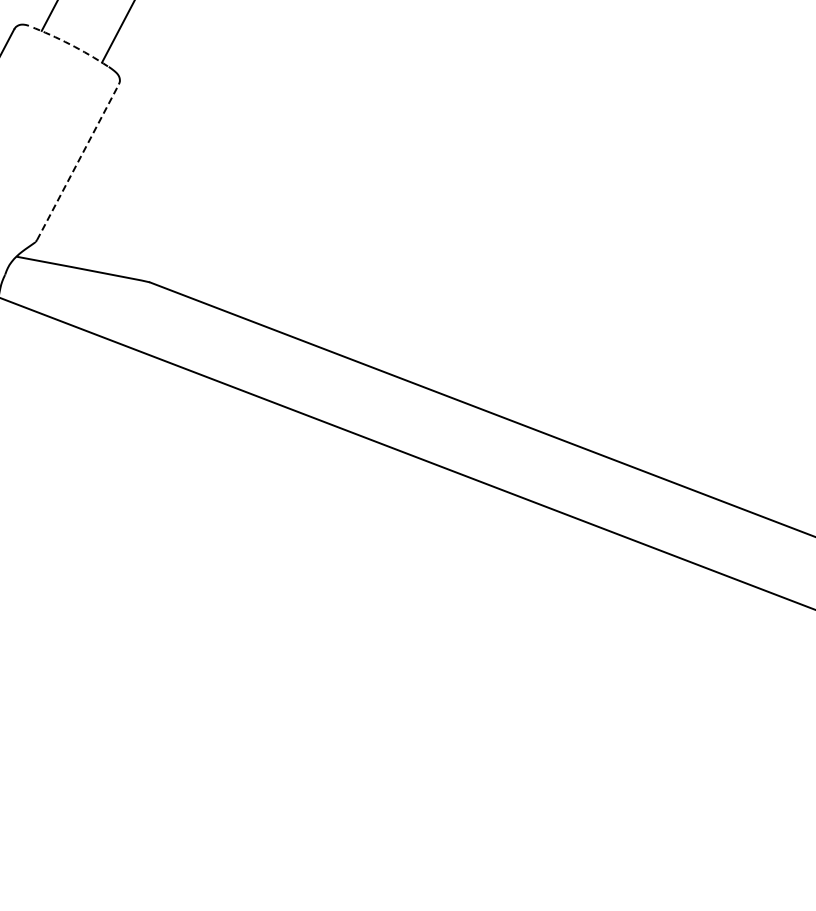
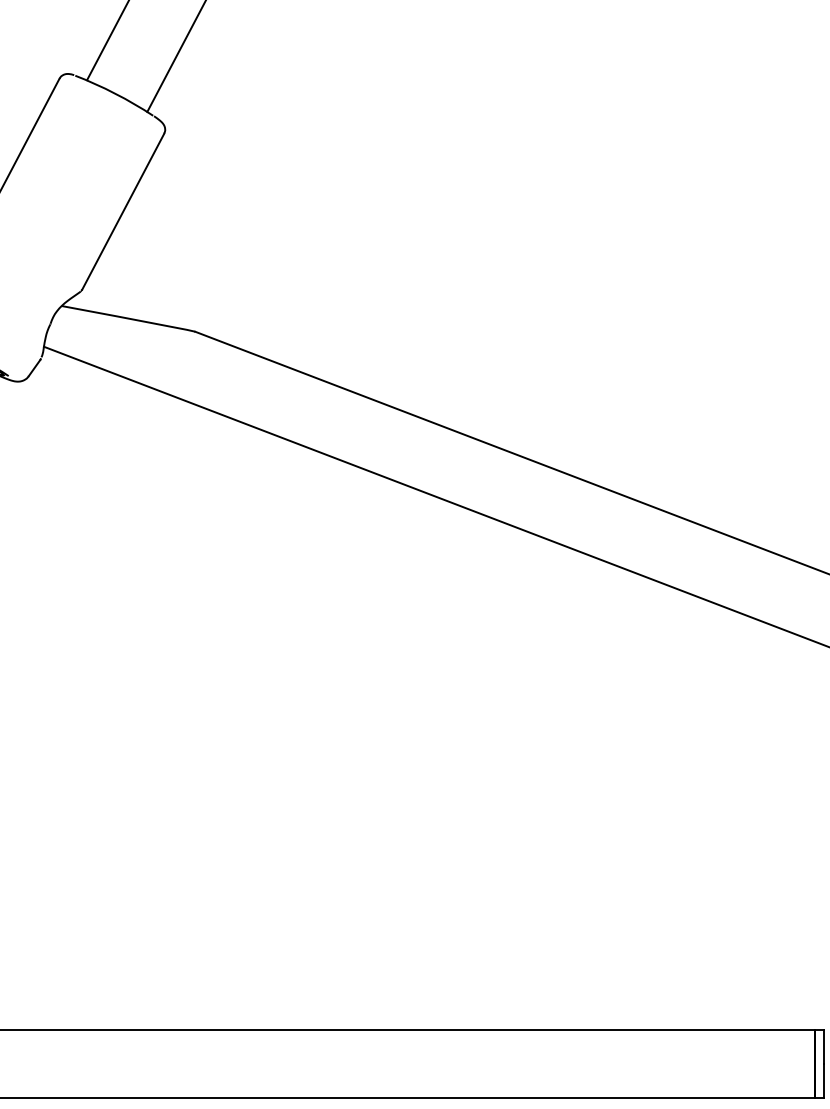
arc: (70, 44) -> (115, 93), dashed -> solid
line: (78, 162) -> (123, 211), dashed -> solid

